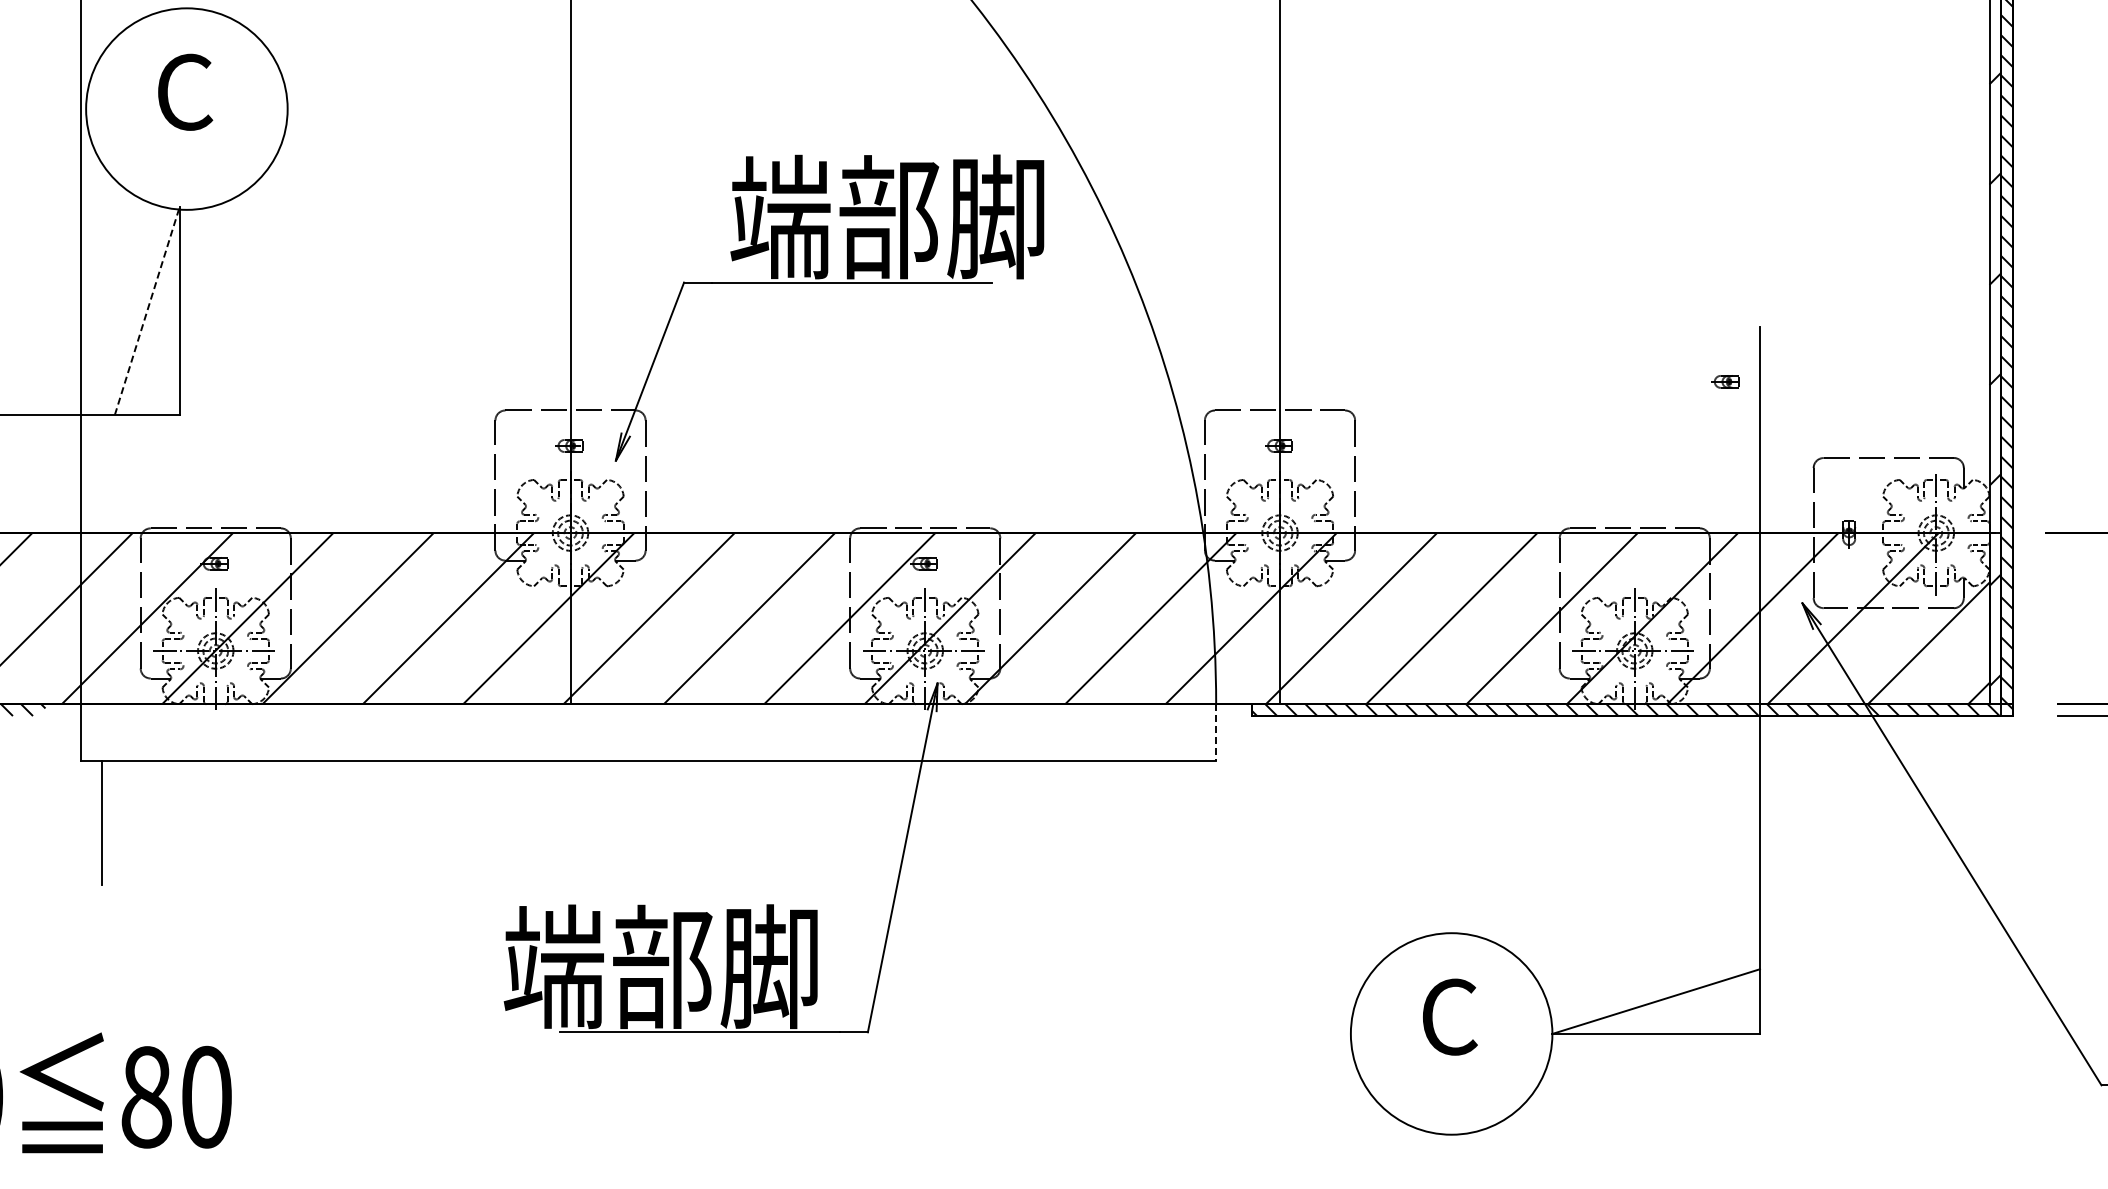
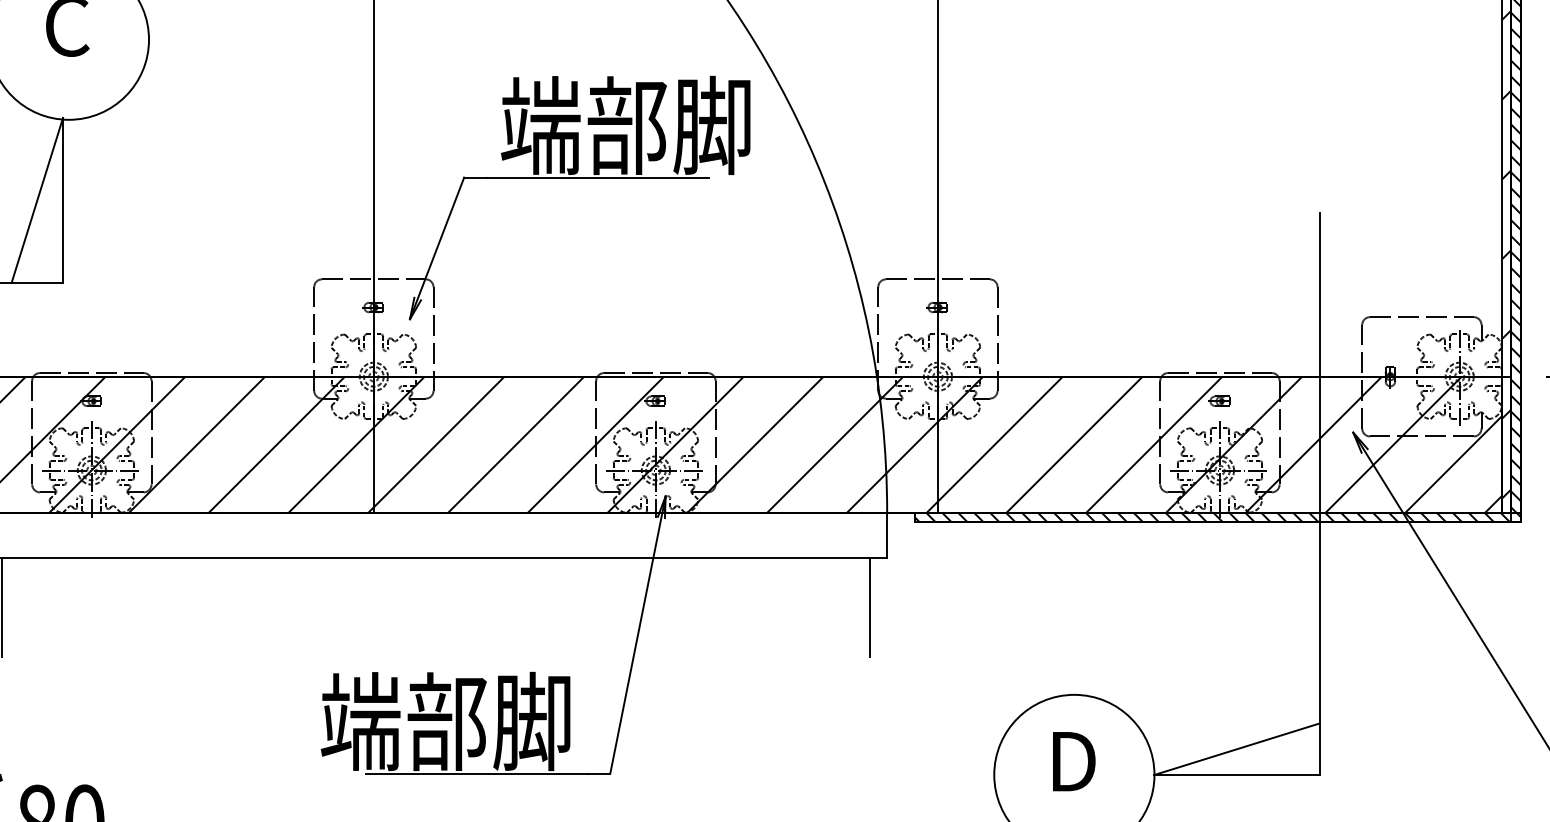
line: (147, 311) -> (37, 200), dashed -> solid
part: (1725, 381) -> (1218, 400), moved
line: (1216, 733) -> (887, 536), dashed -> solid
line: (1194, 822) -> (869, 606), added
text: (1450, 1016) -> (1073, 761), C -> D

